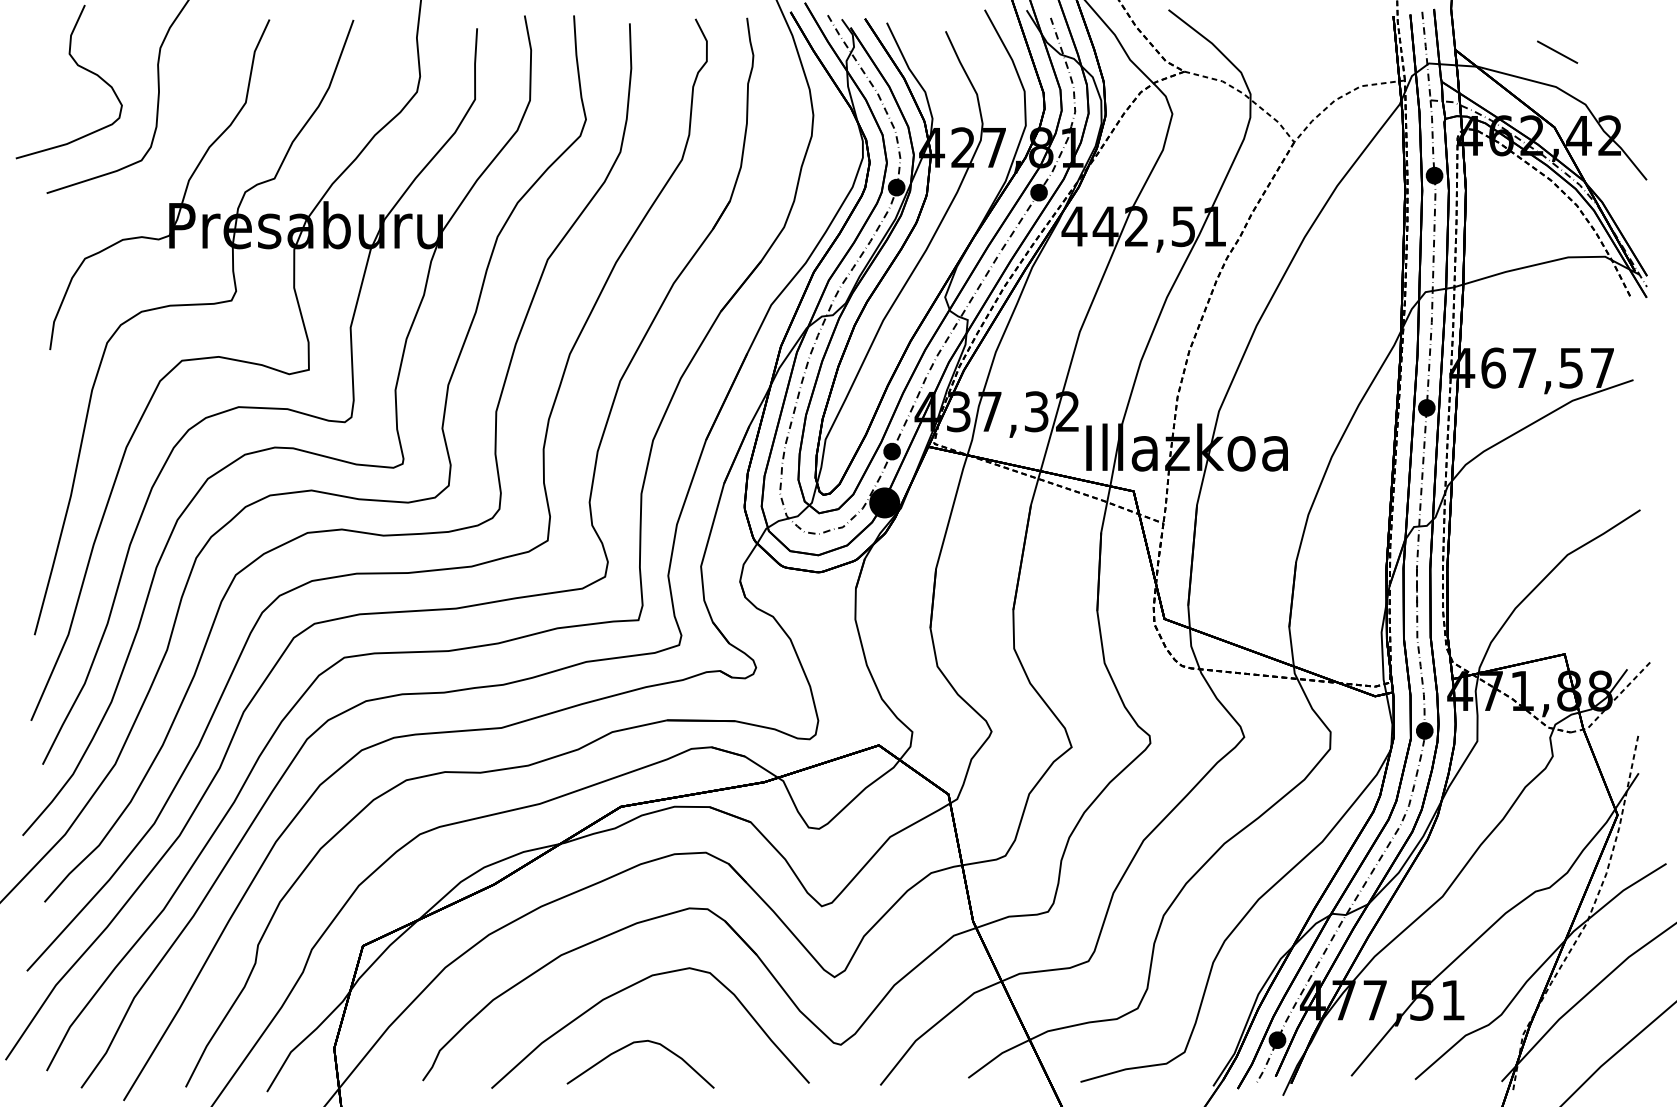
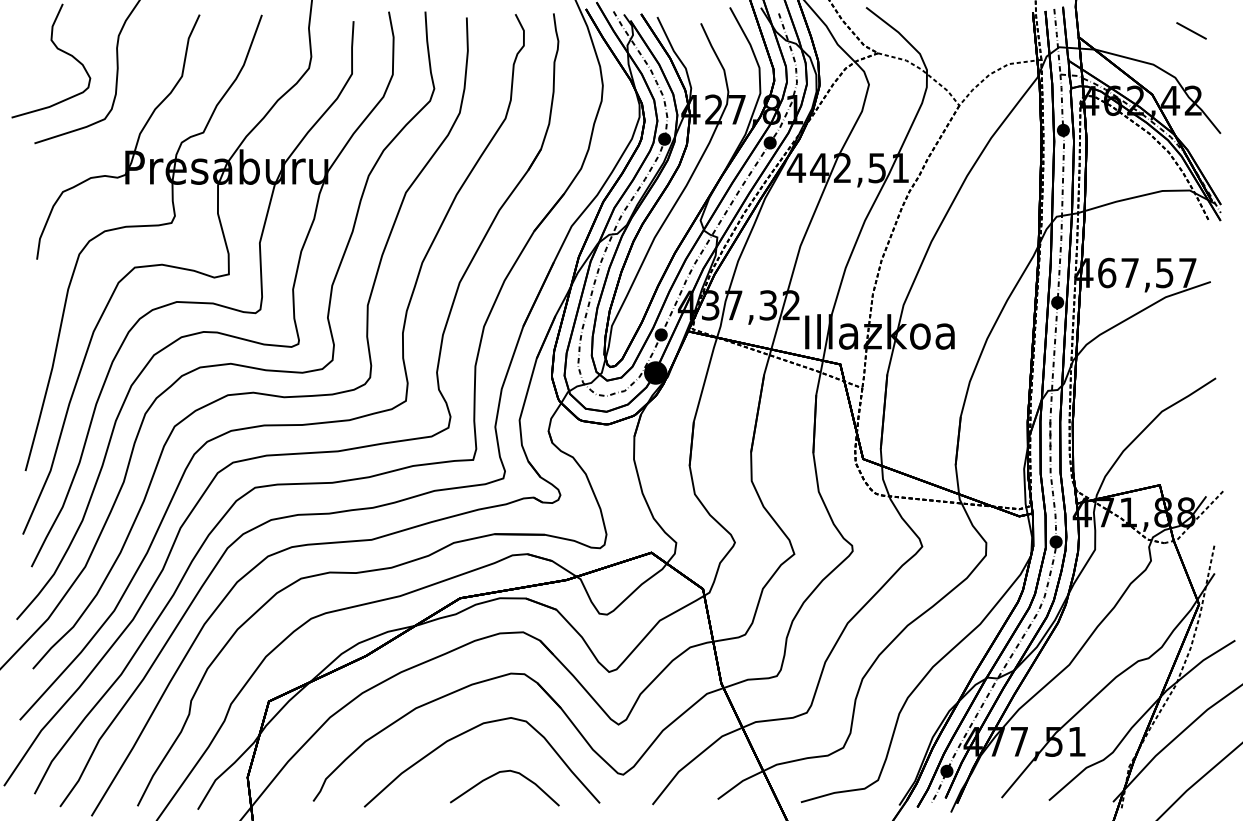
line: (1557, 51) -> (1191, 30), moved
curve: (630, 1045) -> (497, 774), moved

